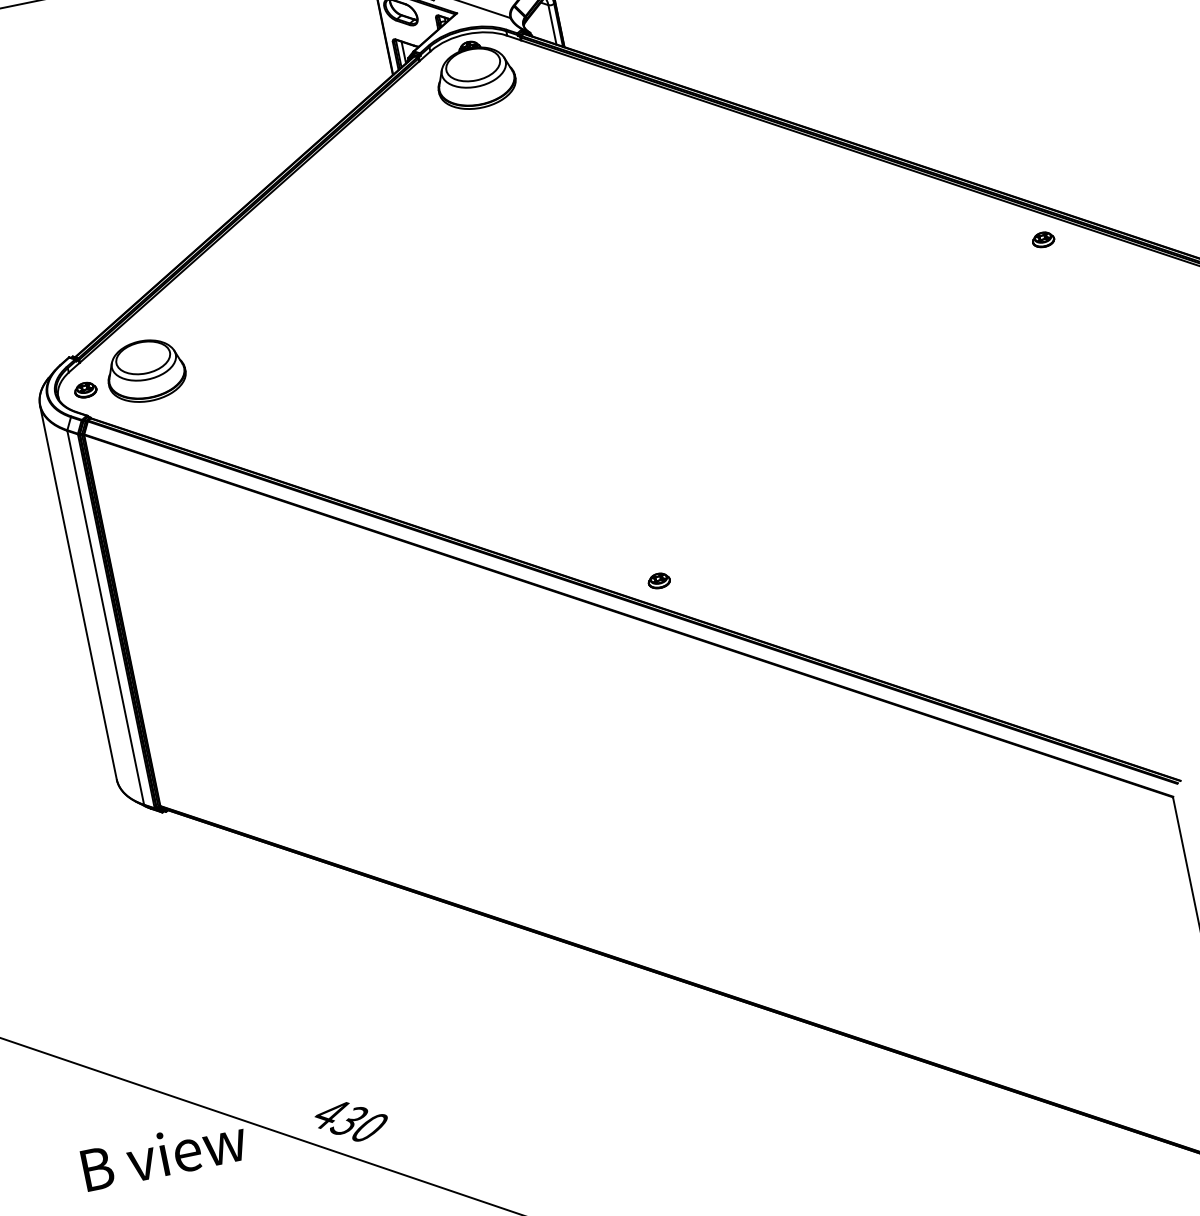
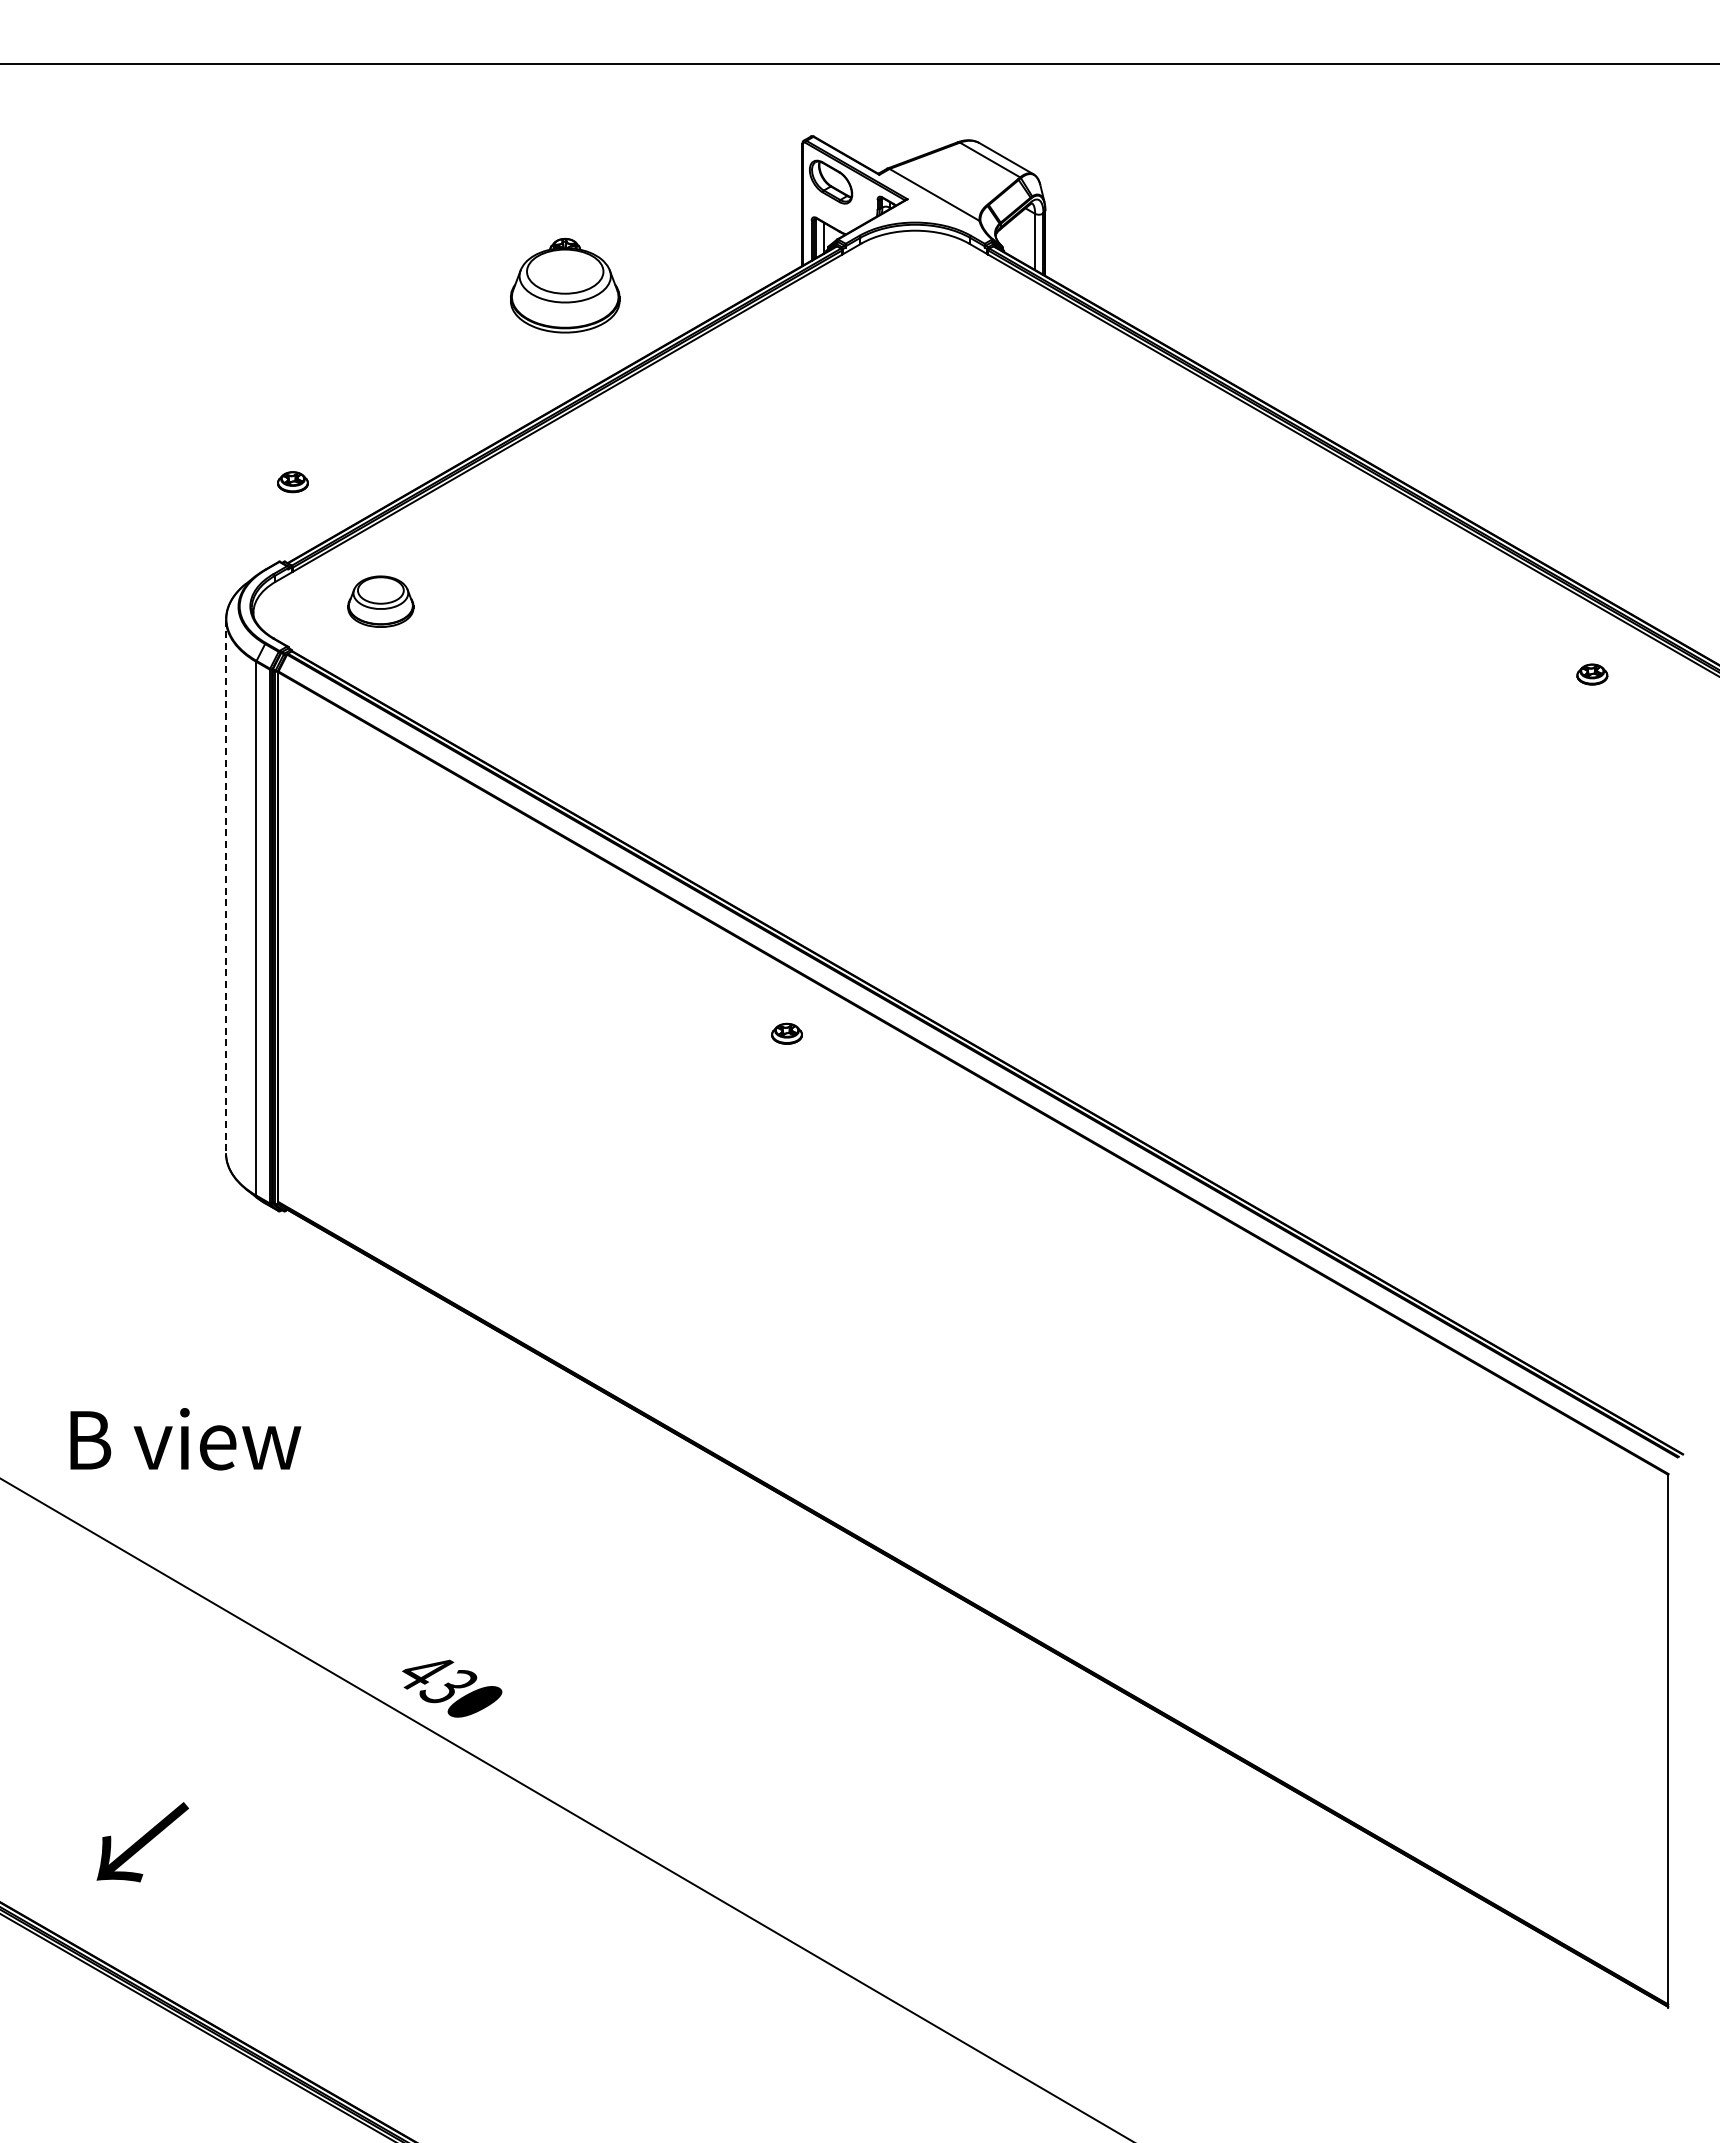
part: (475, 74) -> (565, 285), moved
part: (1043, 239) -> (1592, 674), moved
part: (145, 370) -> (380, 601), size x0.6
part: (85, 390) -> (292, 482), moved
part: (658, 580) -> (786, 1033), moved
line: (78, 592) -> (226, 886), solid -> dashed
text: (164, 1154) -> (185, 1439), moved

